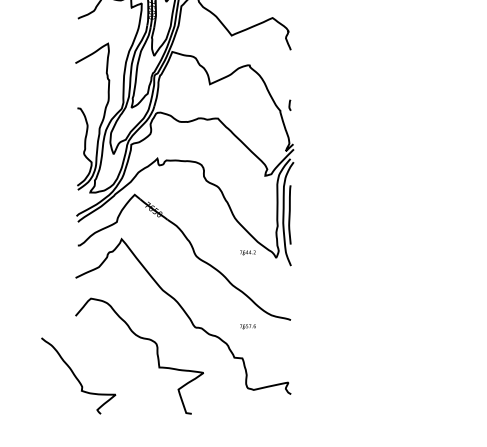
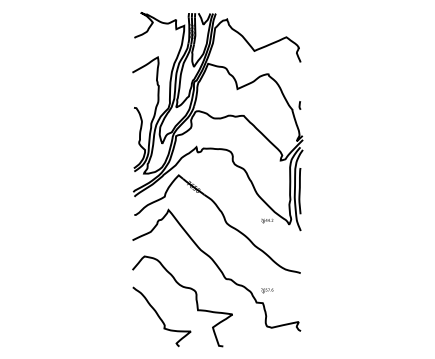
part: (248, 326) -> (267, 290), moved
curve: (76, 376) -> (160, 317), moved

